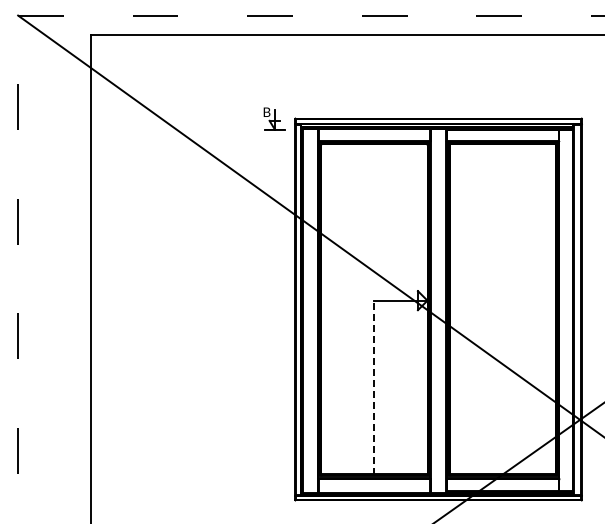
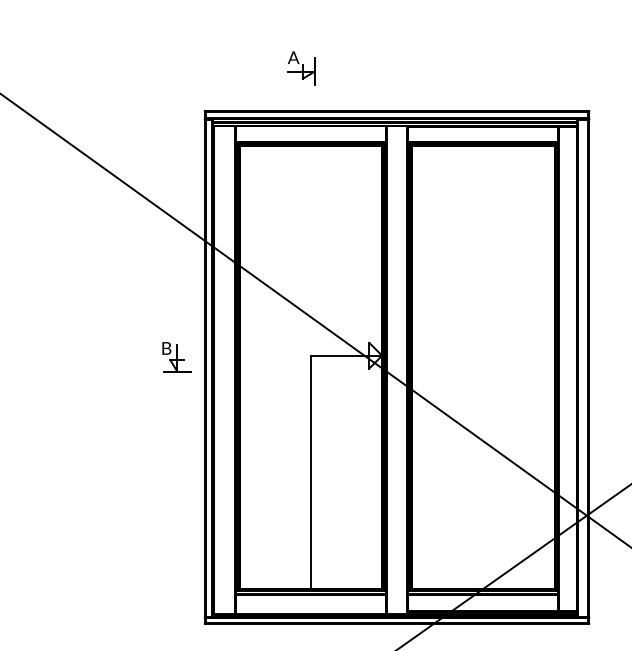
part: (367, 86) -> (301, 68), added
part: (274, 118) -> (176, 356), moved
line: (374, 387) -> (311, 472), dashed -> solid

